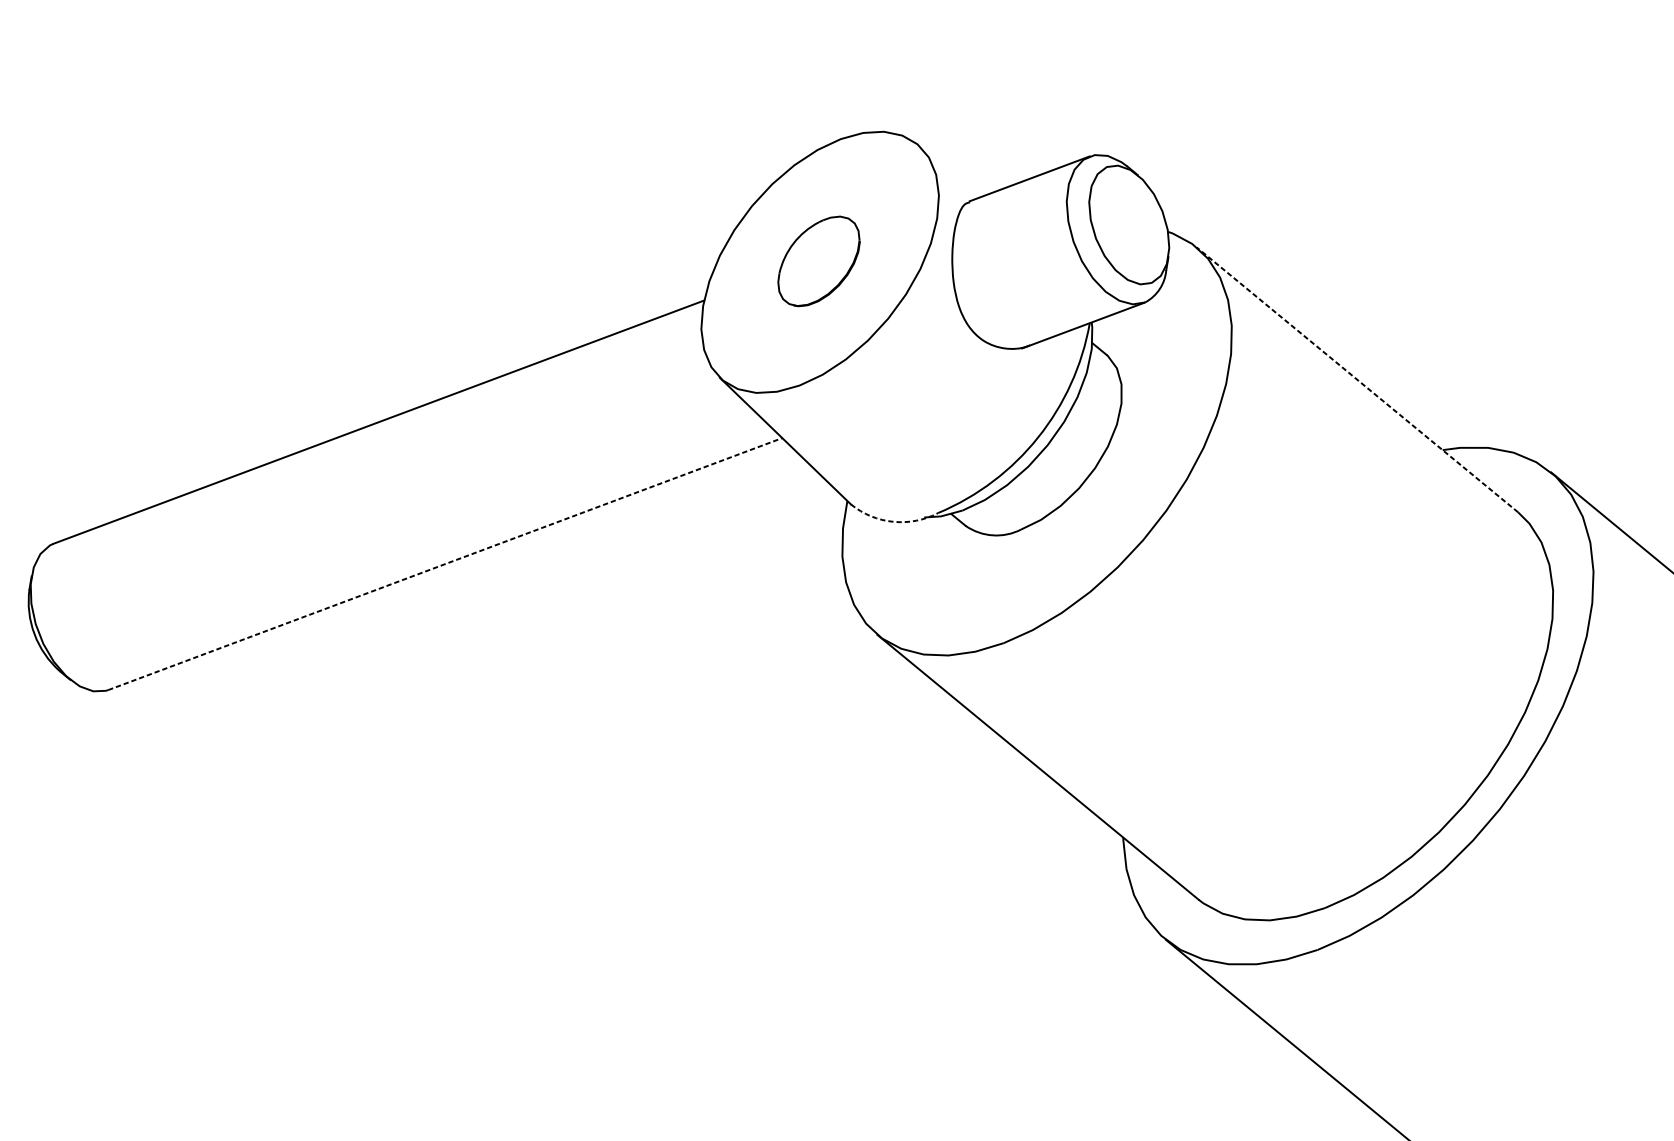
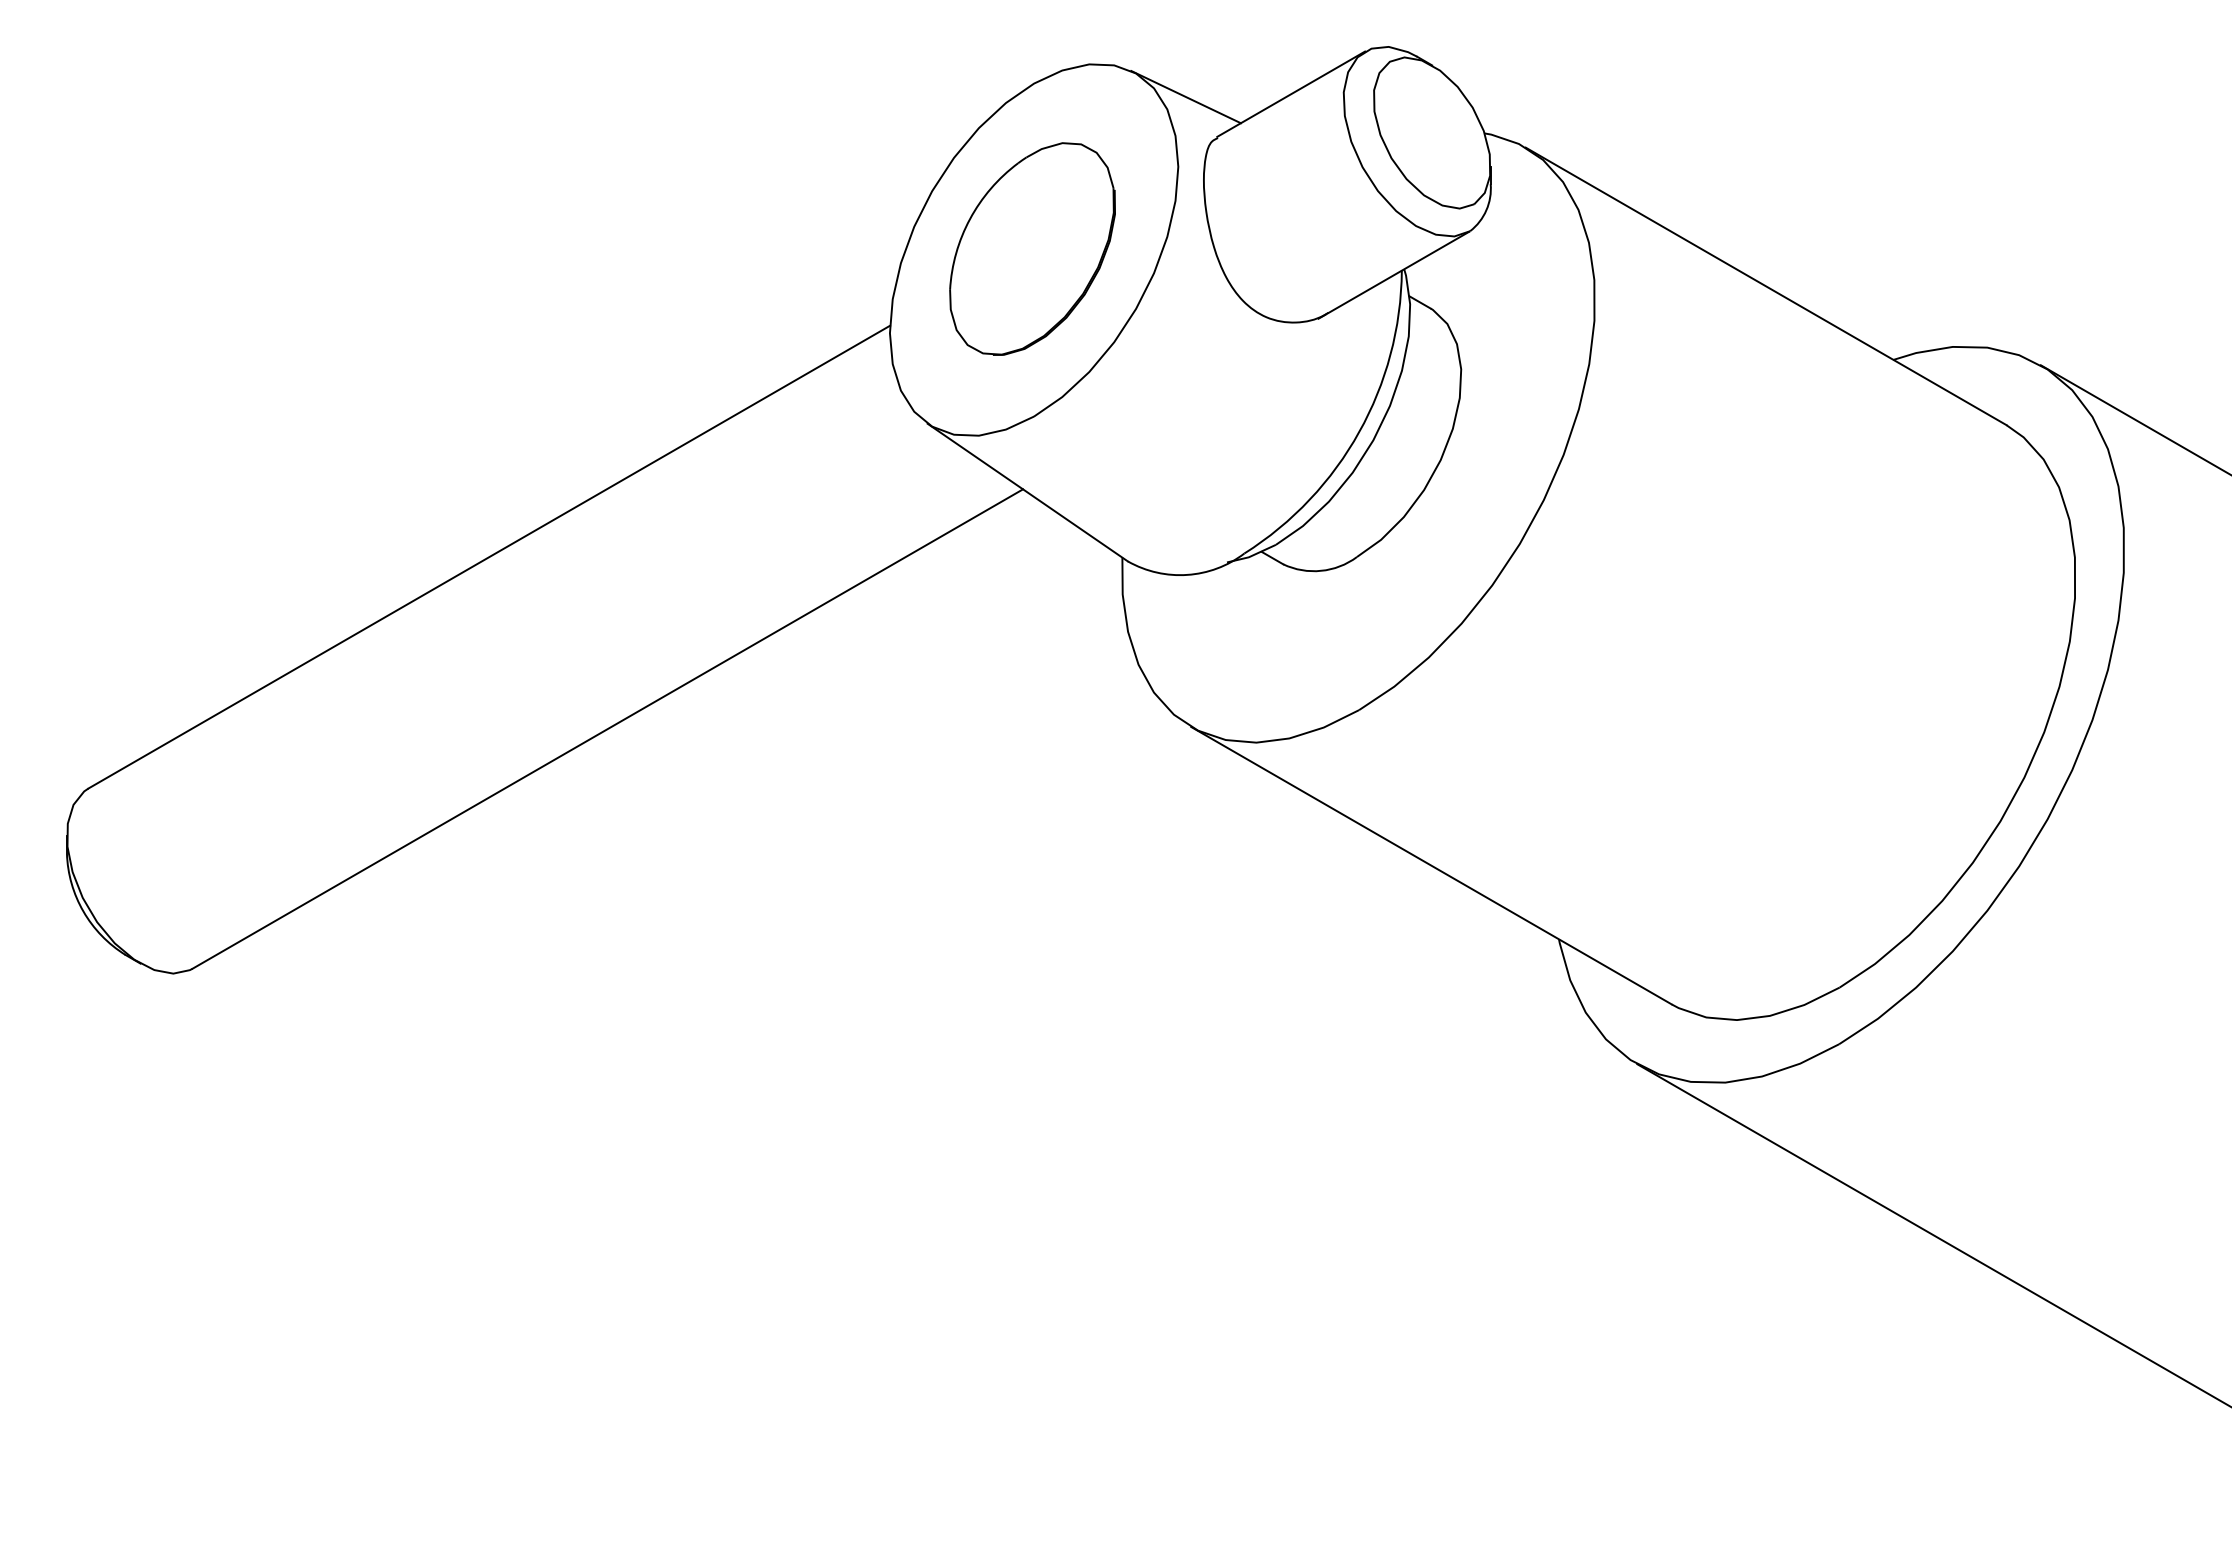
line: (951, 167) -> (1185, 96), added
part: (819, 261) -> (1032, 248), size x1.67
line: (1357, 379) -> (1765, 286), dashed -> solid
arc: (893, 521) -> (1187, 574), dashed -> solid
line: (445, 563) -> (608, 728), dashed -> solid

